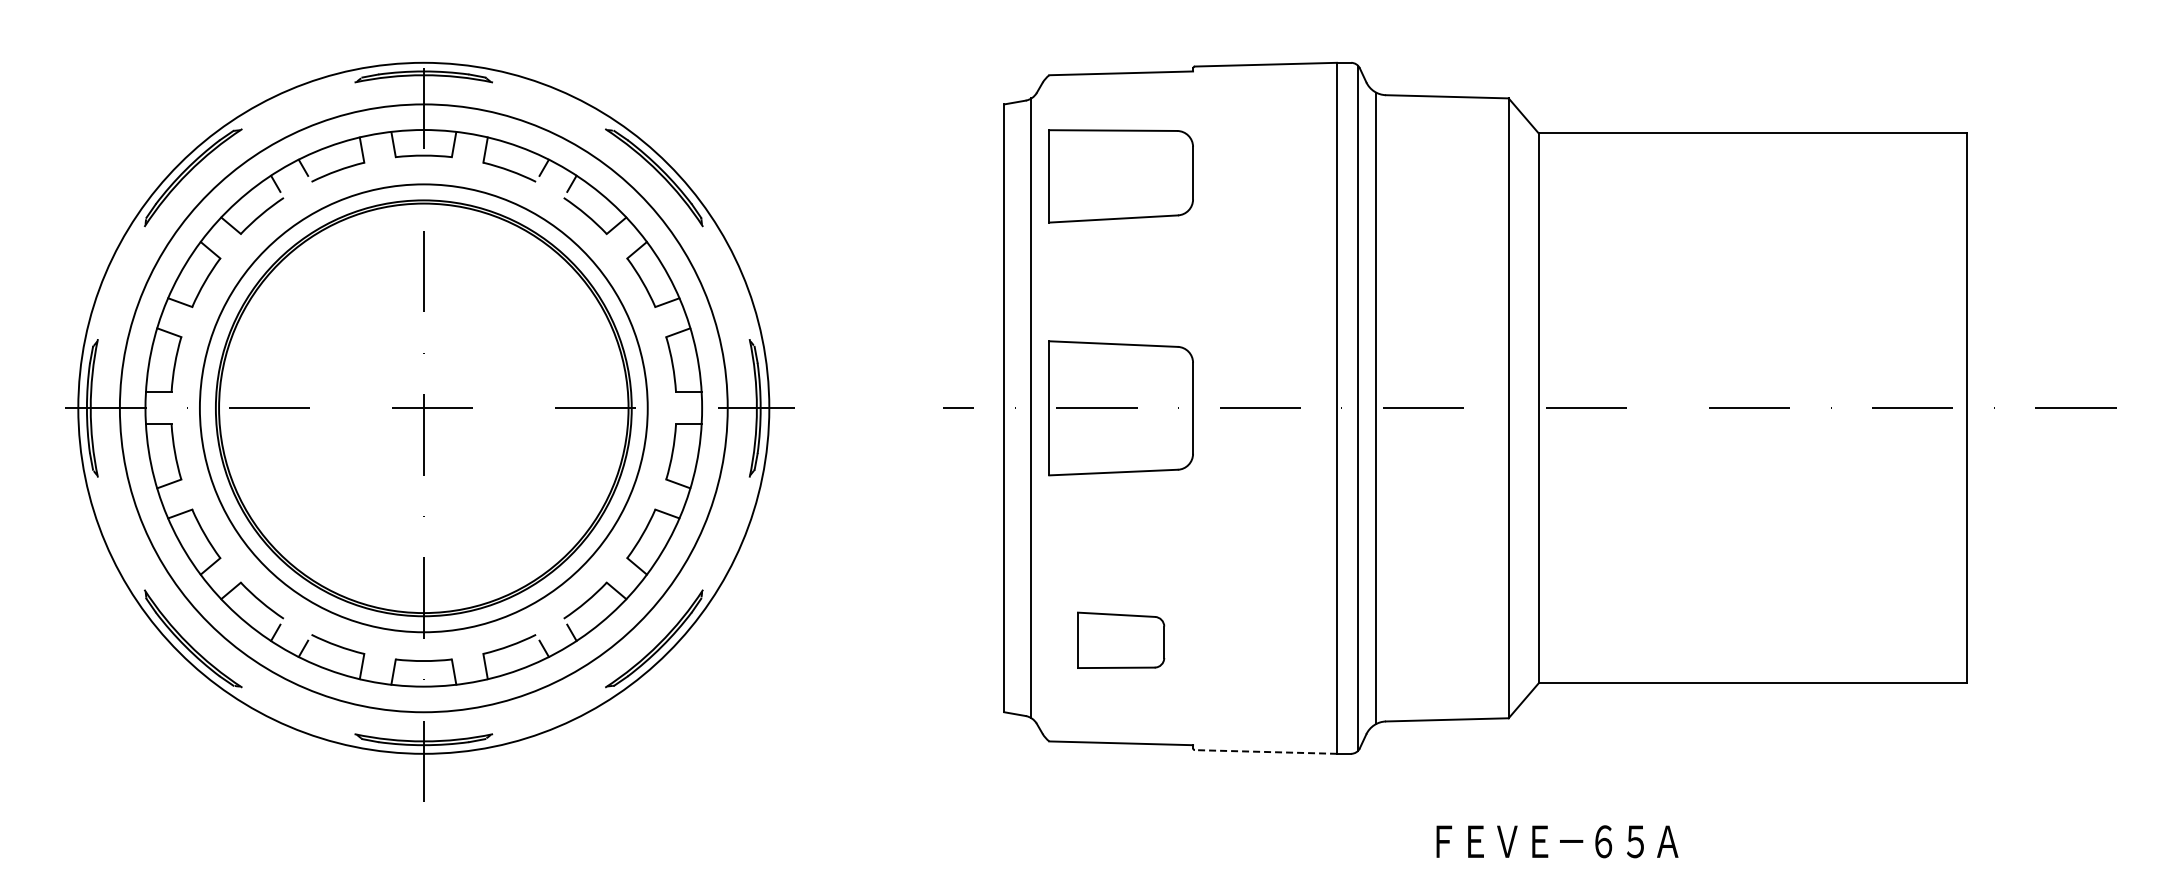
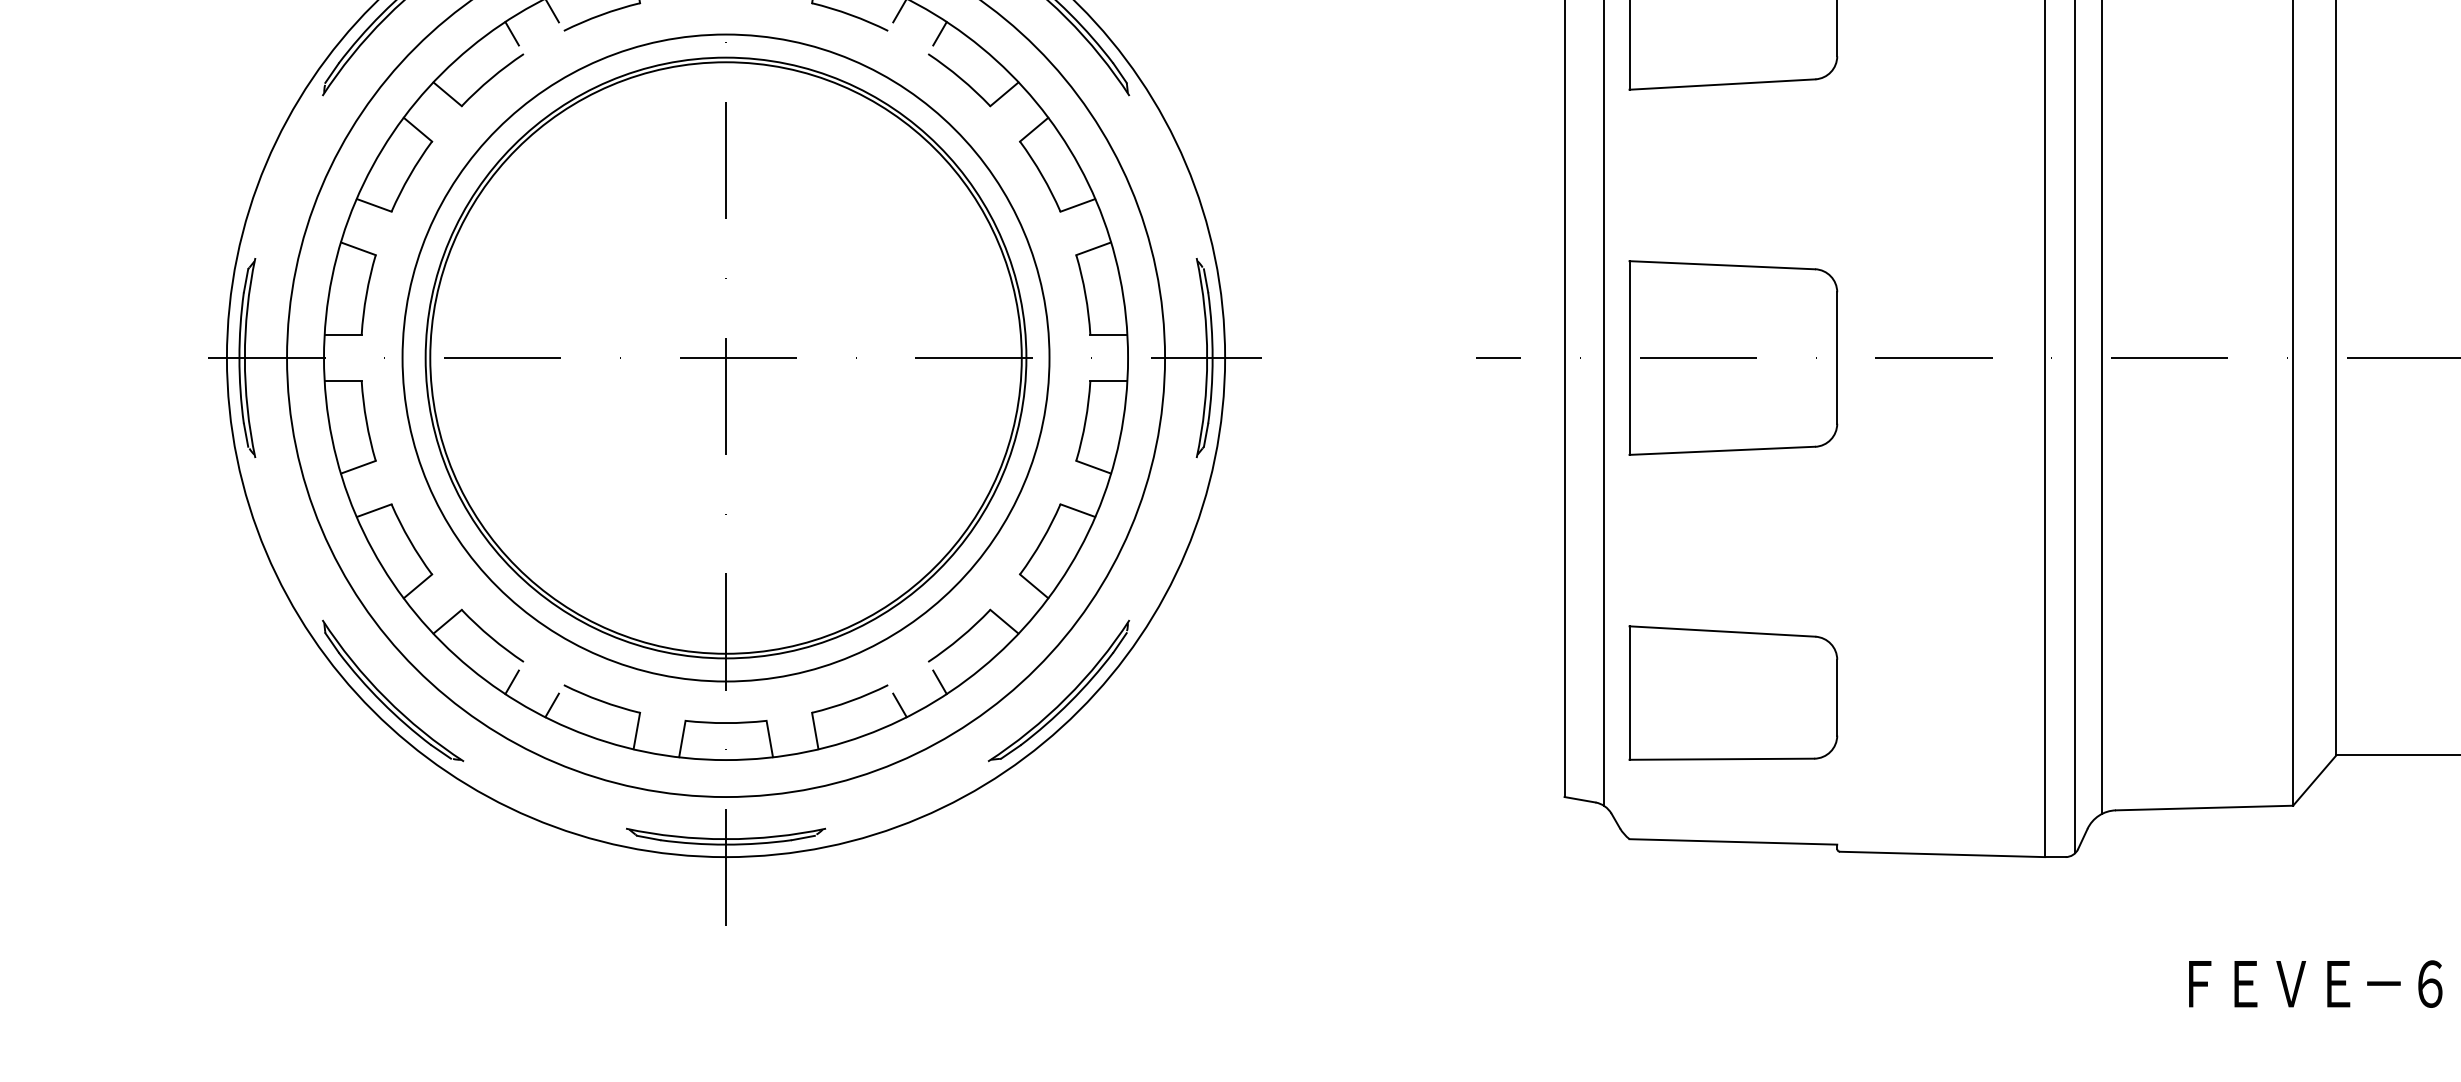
part: (1120, 640) -> (1732, 693), size x1.67
line: (1265, 751) -> (1941, 853), dashed -> solid

